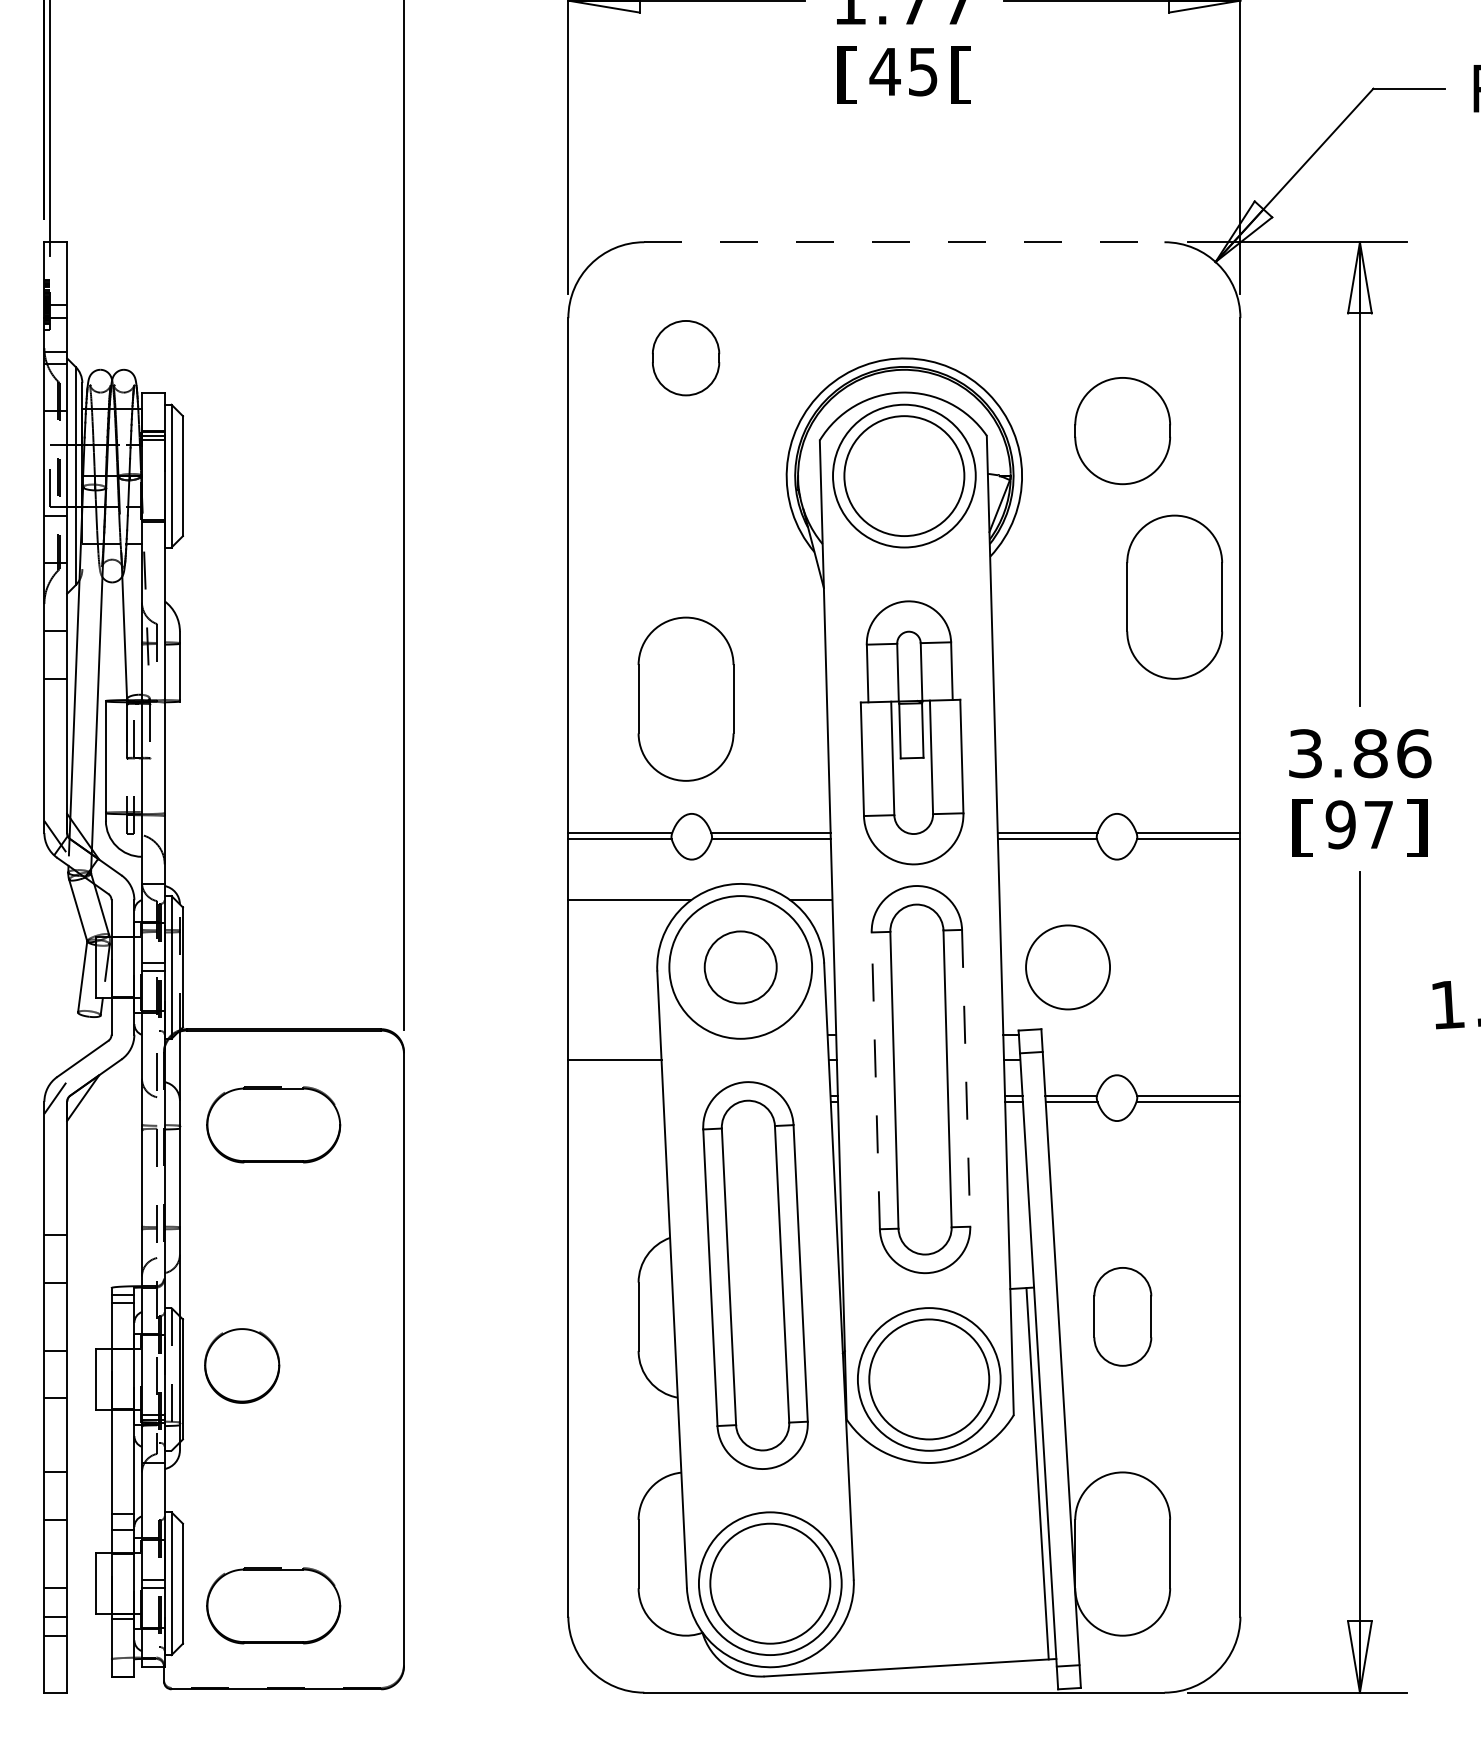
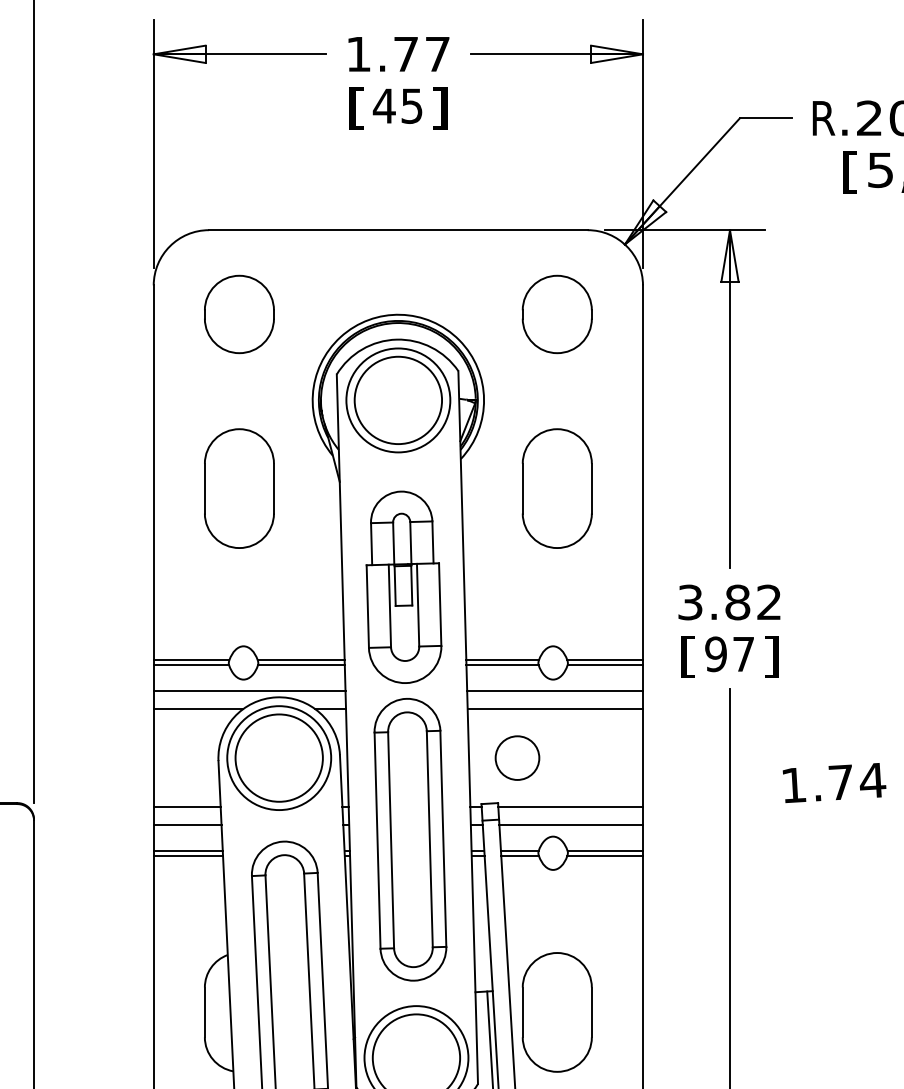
text: (961, 74) -> (439, 108), [ -> ]
line: (904, 242) -> (398, 230), dashed -> solid
part: (685, 358) -> (239, 314), size x1.43
part: (1122, 431) -> (557, 314), moved
part: (1174, 596) -> (557, 488), moved
part: (685, 698) -> (239, 488), moved
text: (1414, 753) -> (769, 602), 3.86 -> 3.82
line: (699, 875) -> (249, 691), added
line: (1119, 875) -> (554, 691), added
line: (1119, 900) -> (554, 709), added
circle: (740, 967) -> (279, 758), size x1.67
circle: (1068, 967) -> (517, 758), size x0.71
line: (614, 1034) -> (187, 806), added
line: (1140, 1034) -> (570, 806), added
line: (1141, 1059) -> (570, 825), added
line: (966, 1078) -> (443, 838), dashed -> solid
line: (875, 1080) -> (377, 840), dashed -> solid
line: (615, 1095) -> (188, 851), added
line: (615, 1101) -> (188, 855), added
part: (1122, 1316) -> (557, 1012), size x1.67

